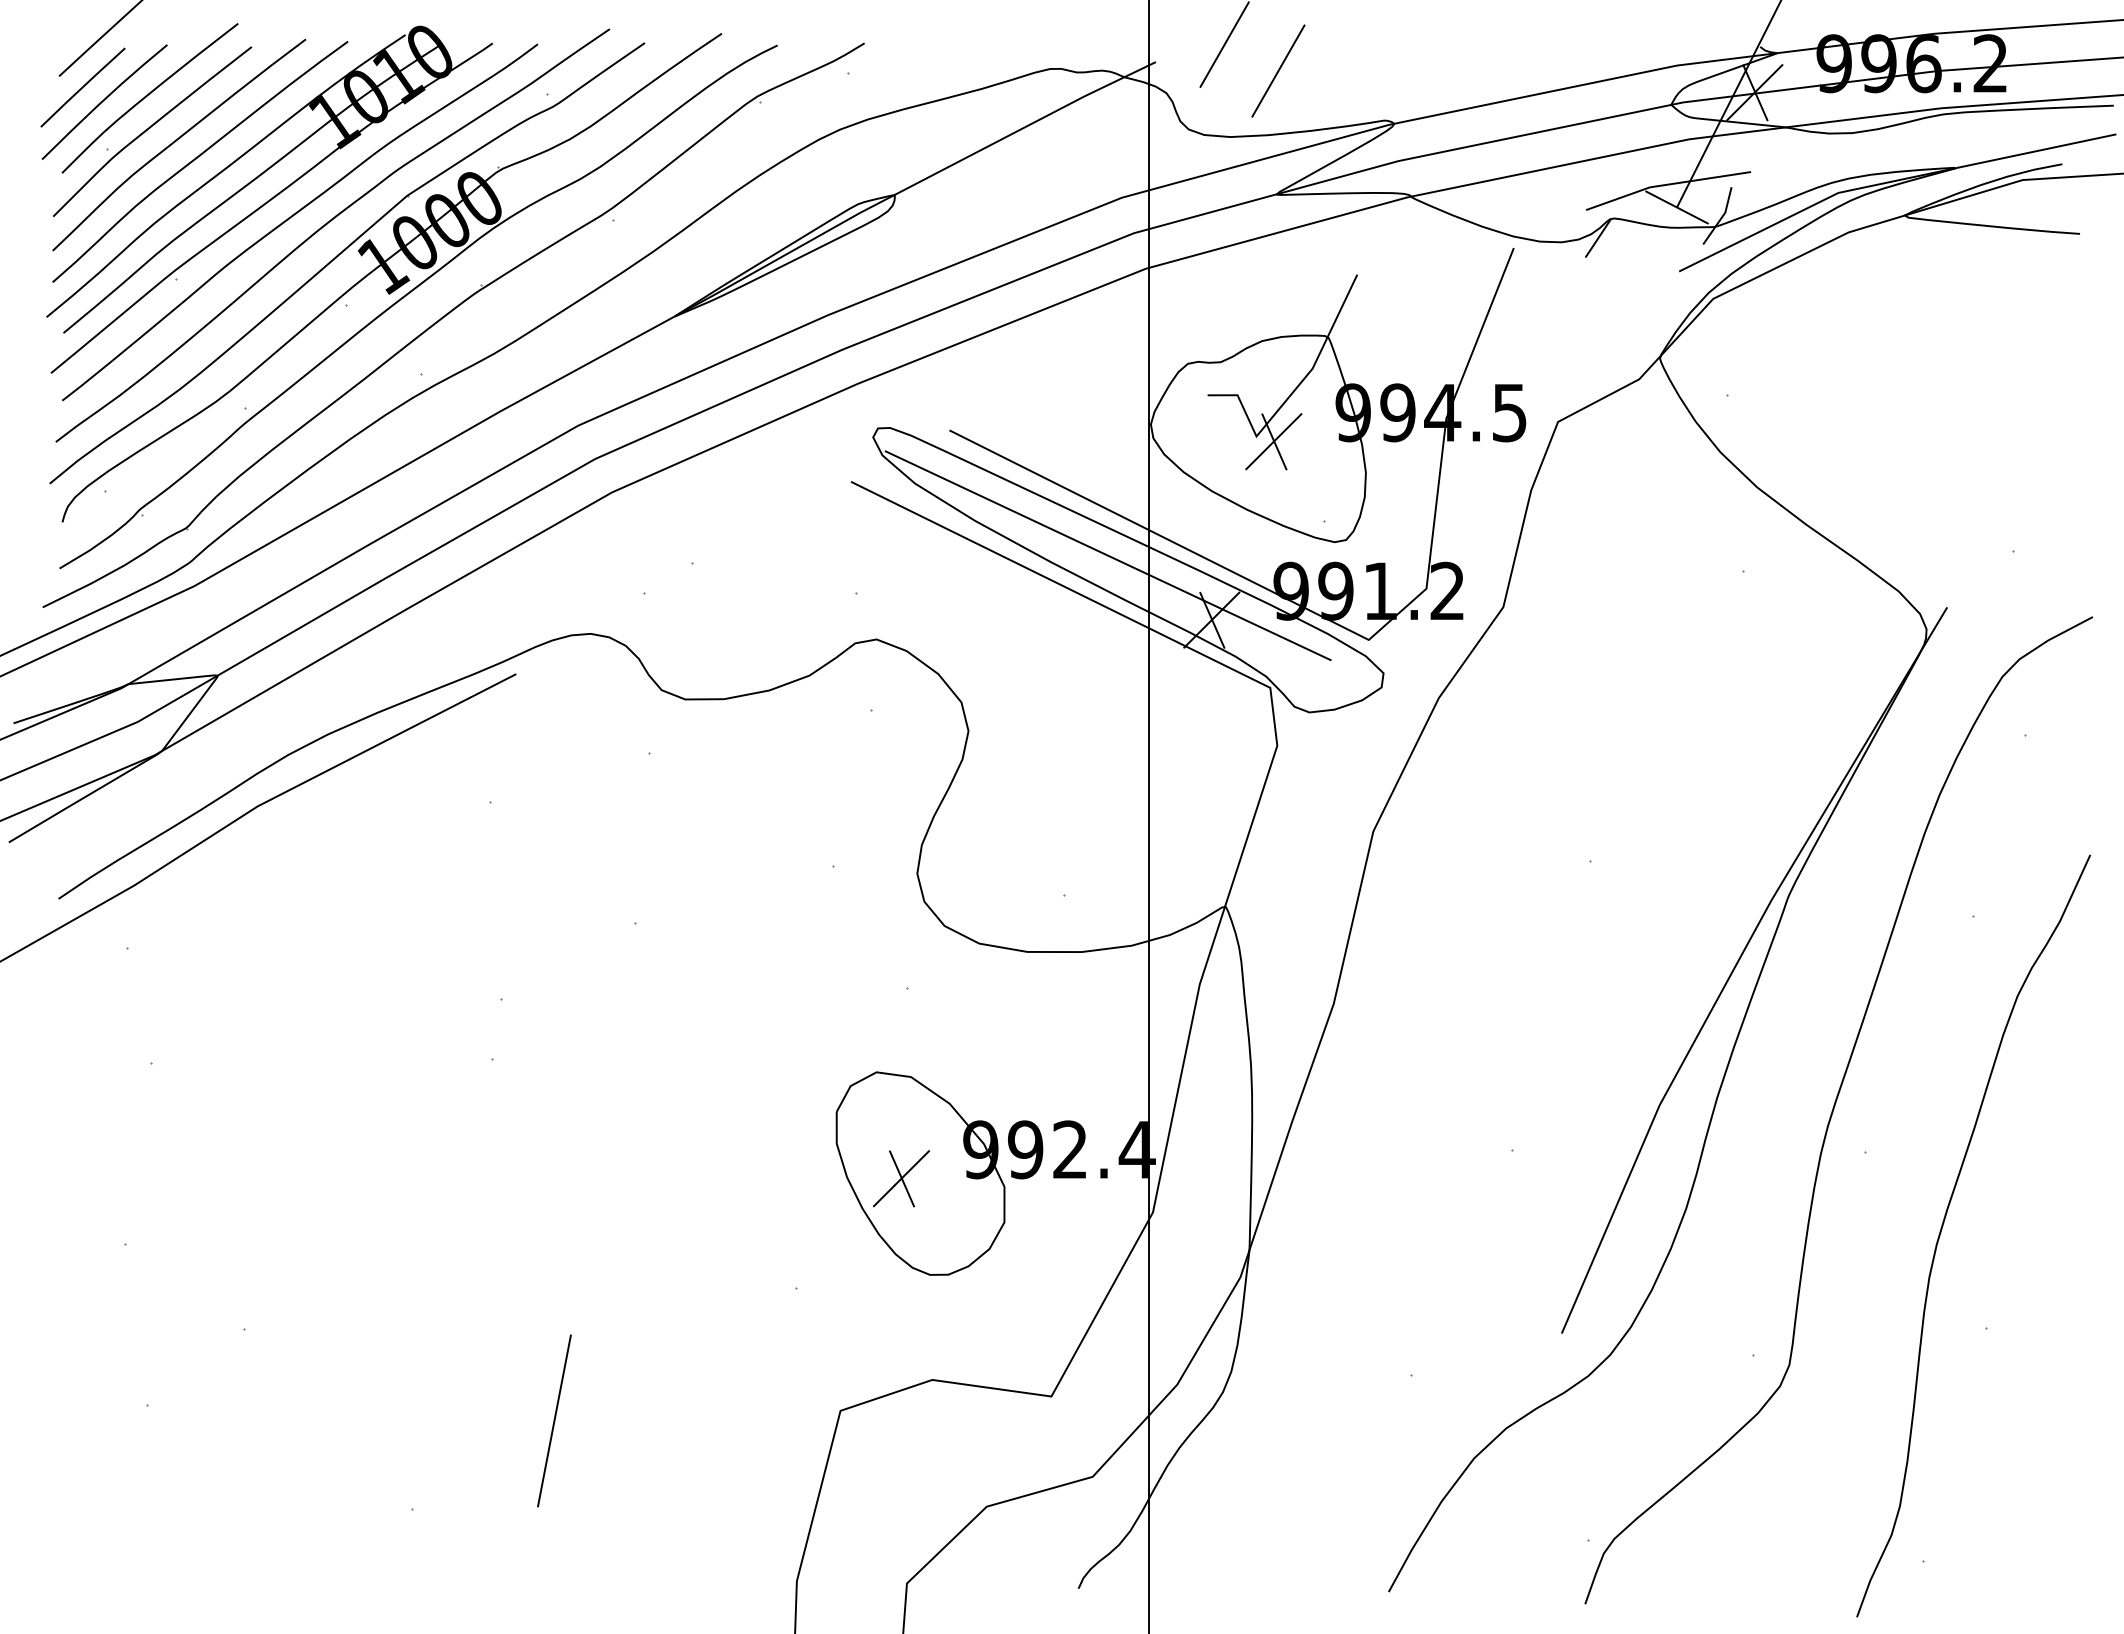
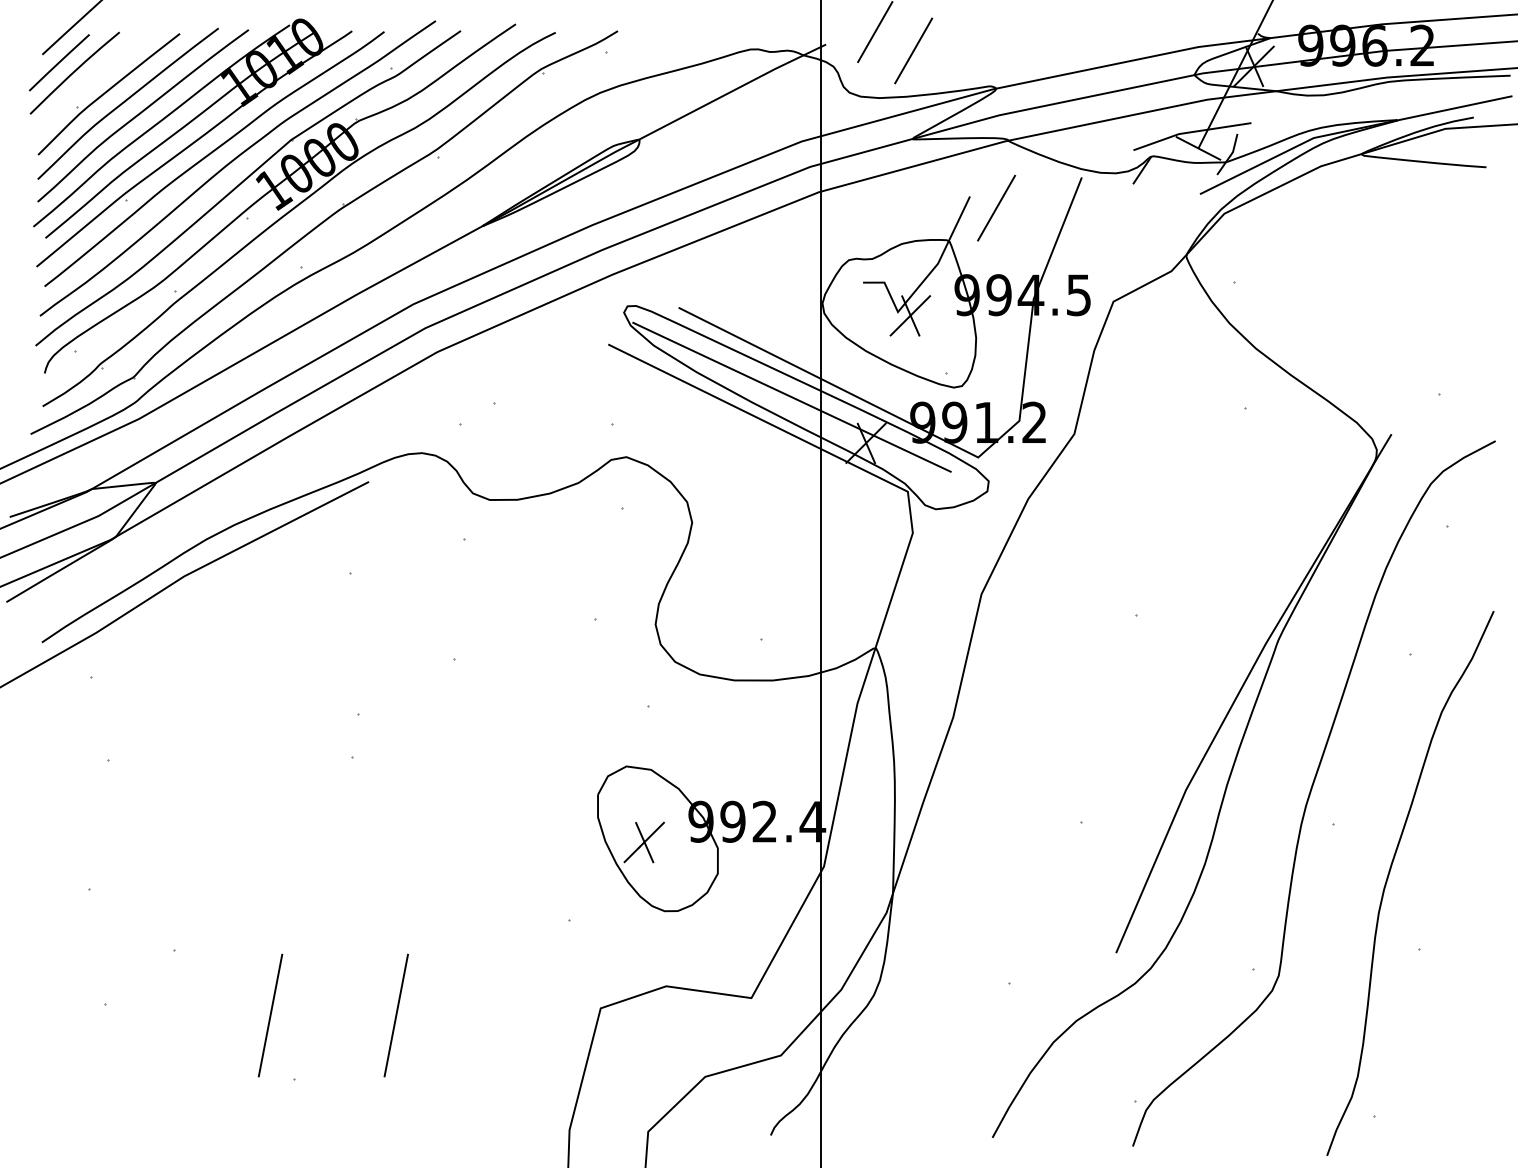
curve: (147, 96) -> (105, 69), removed
line: (1394, 290) -> (996, 207), added
line: (378, 1420) -> (270, 1015), added

